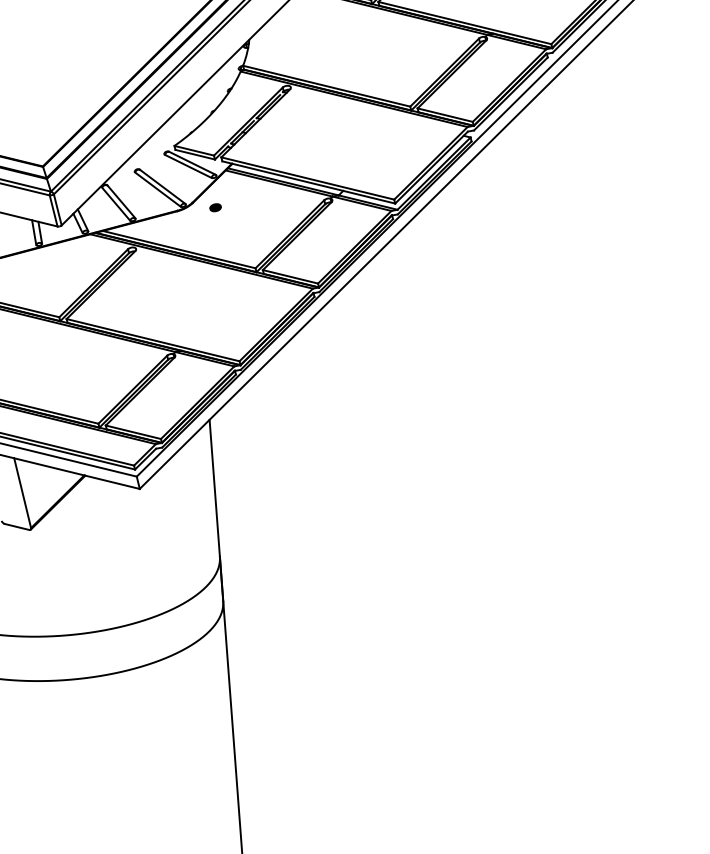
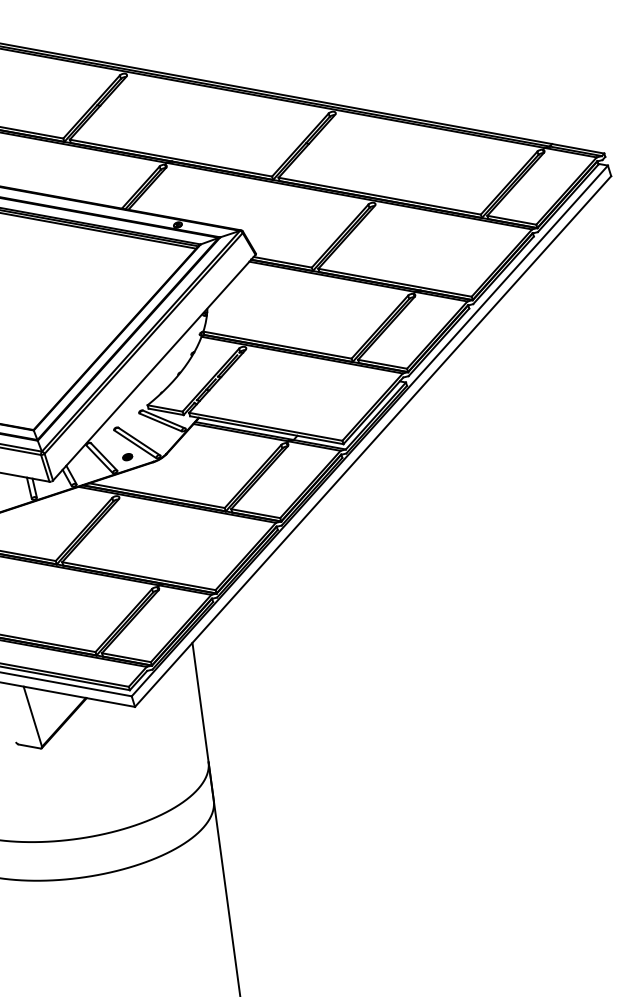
part: (215, 208) -> (127, 457), moved

